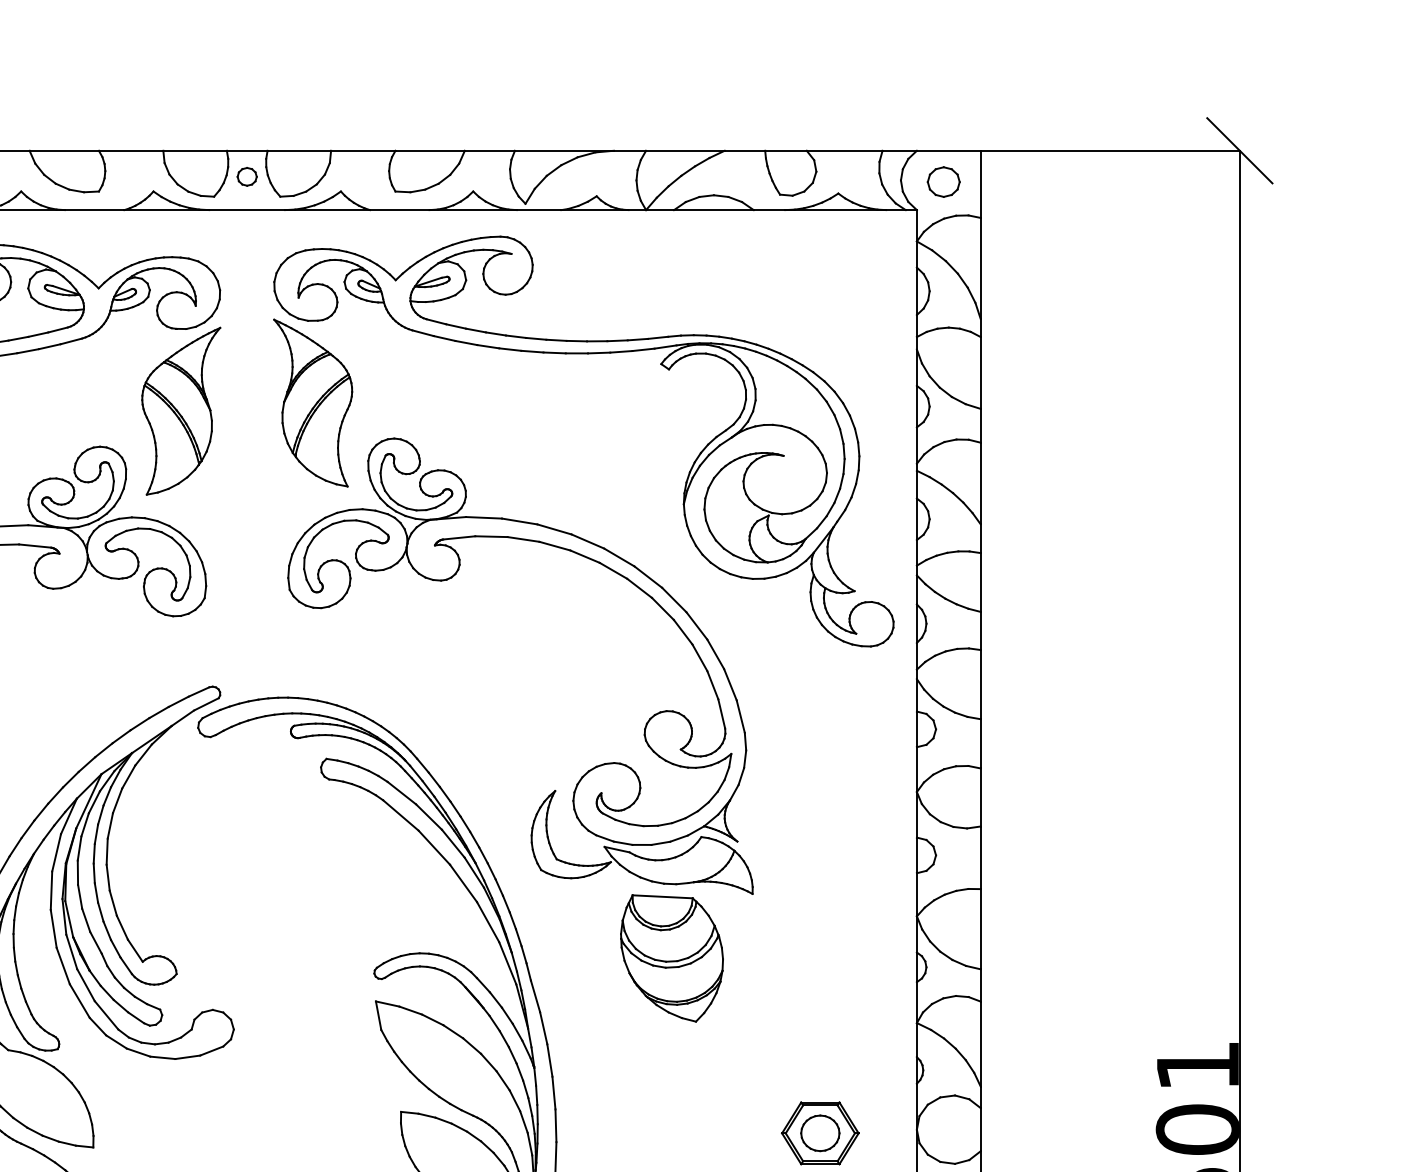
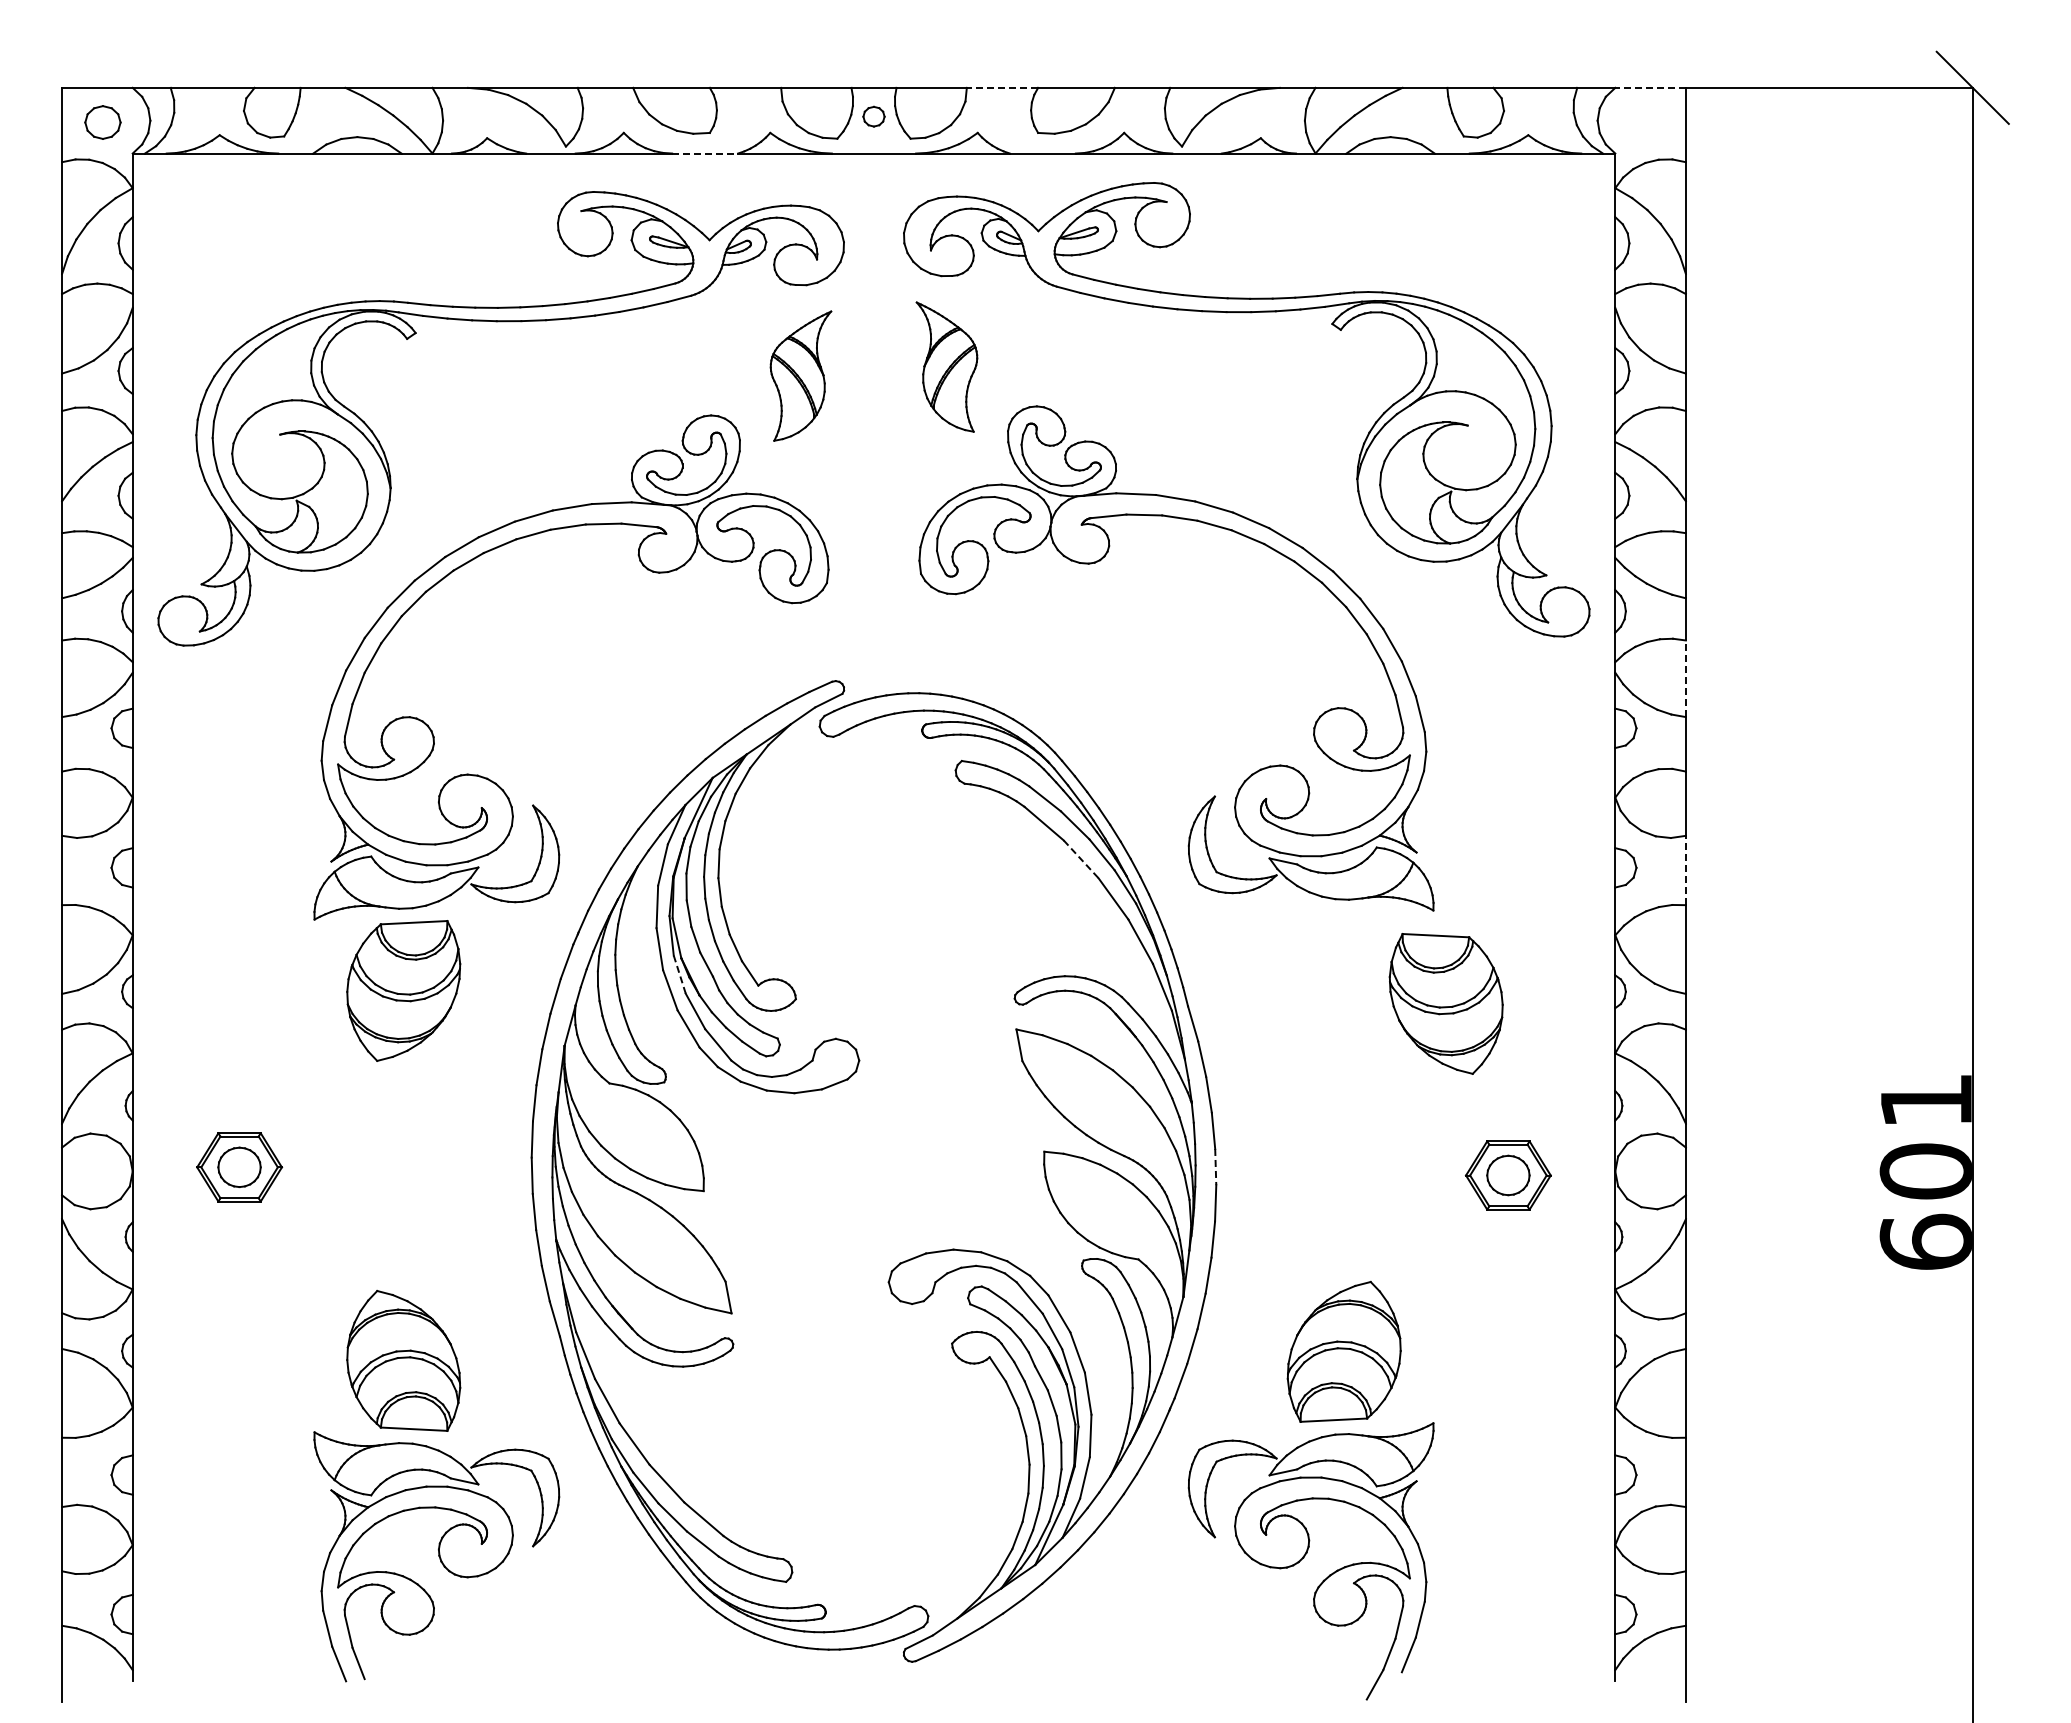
line: (363, 150) -> (1002, 87), solid -> dashed
line: (948, 150) -> (1650, 87), solid -> dashed
part: (943, 182) -> (1644, 122), removed
line: (95, 210) -> (705, 153), solid -> dashed
part: (312, 402) -> (946, 366), size x0.7
part: (180, 410) -> (800, 375), size x0.7
line: (980, 684) -> (1685, 678), solid -> dashed
line: (434, 847) -> (1081, 859), solid -> dashed
line: (980, 857) -> (1685, 870), solid -> dashed
line: (71, 951) -> (679, 974), solid -> dashed
part: (671, 958) -> (1445, 1003), moved
line: (555, 1126) -> (1215, 1167), solid -> dashed

